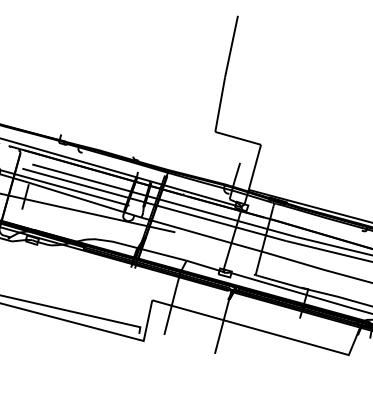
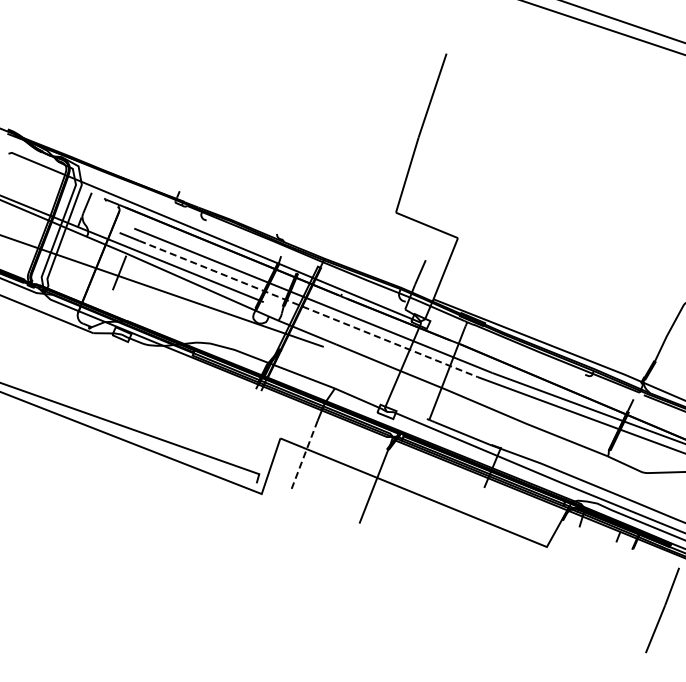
line: (161, 207) -> (308, 309), solid -> dashed
line: (170, 310) -> (304, 455), solid -> dashed

